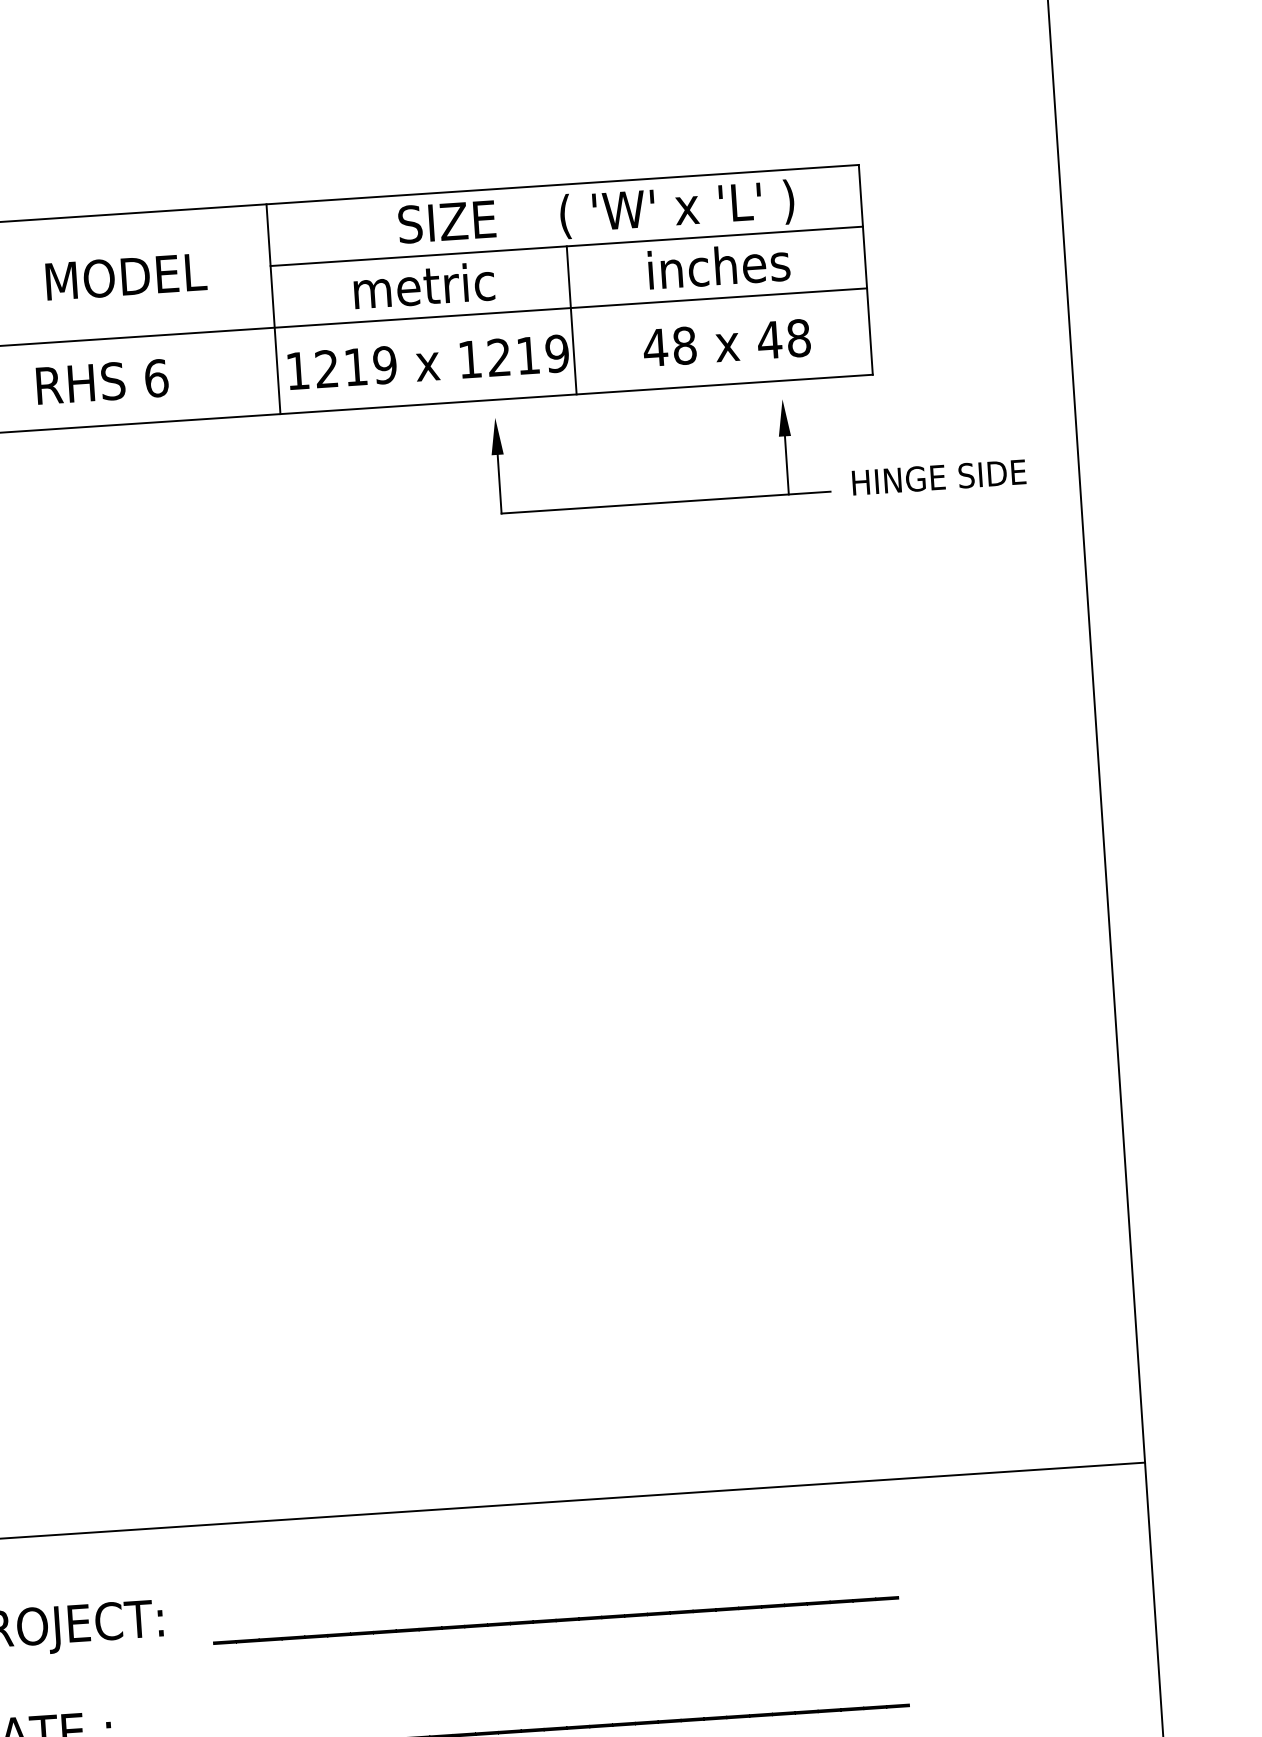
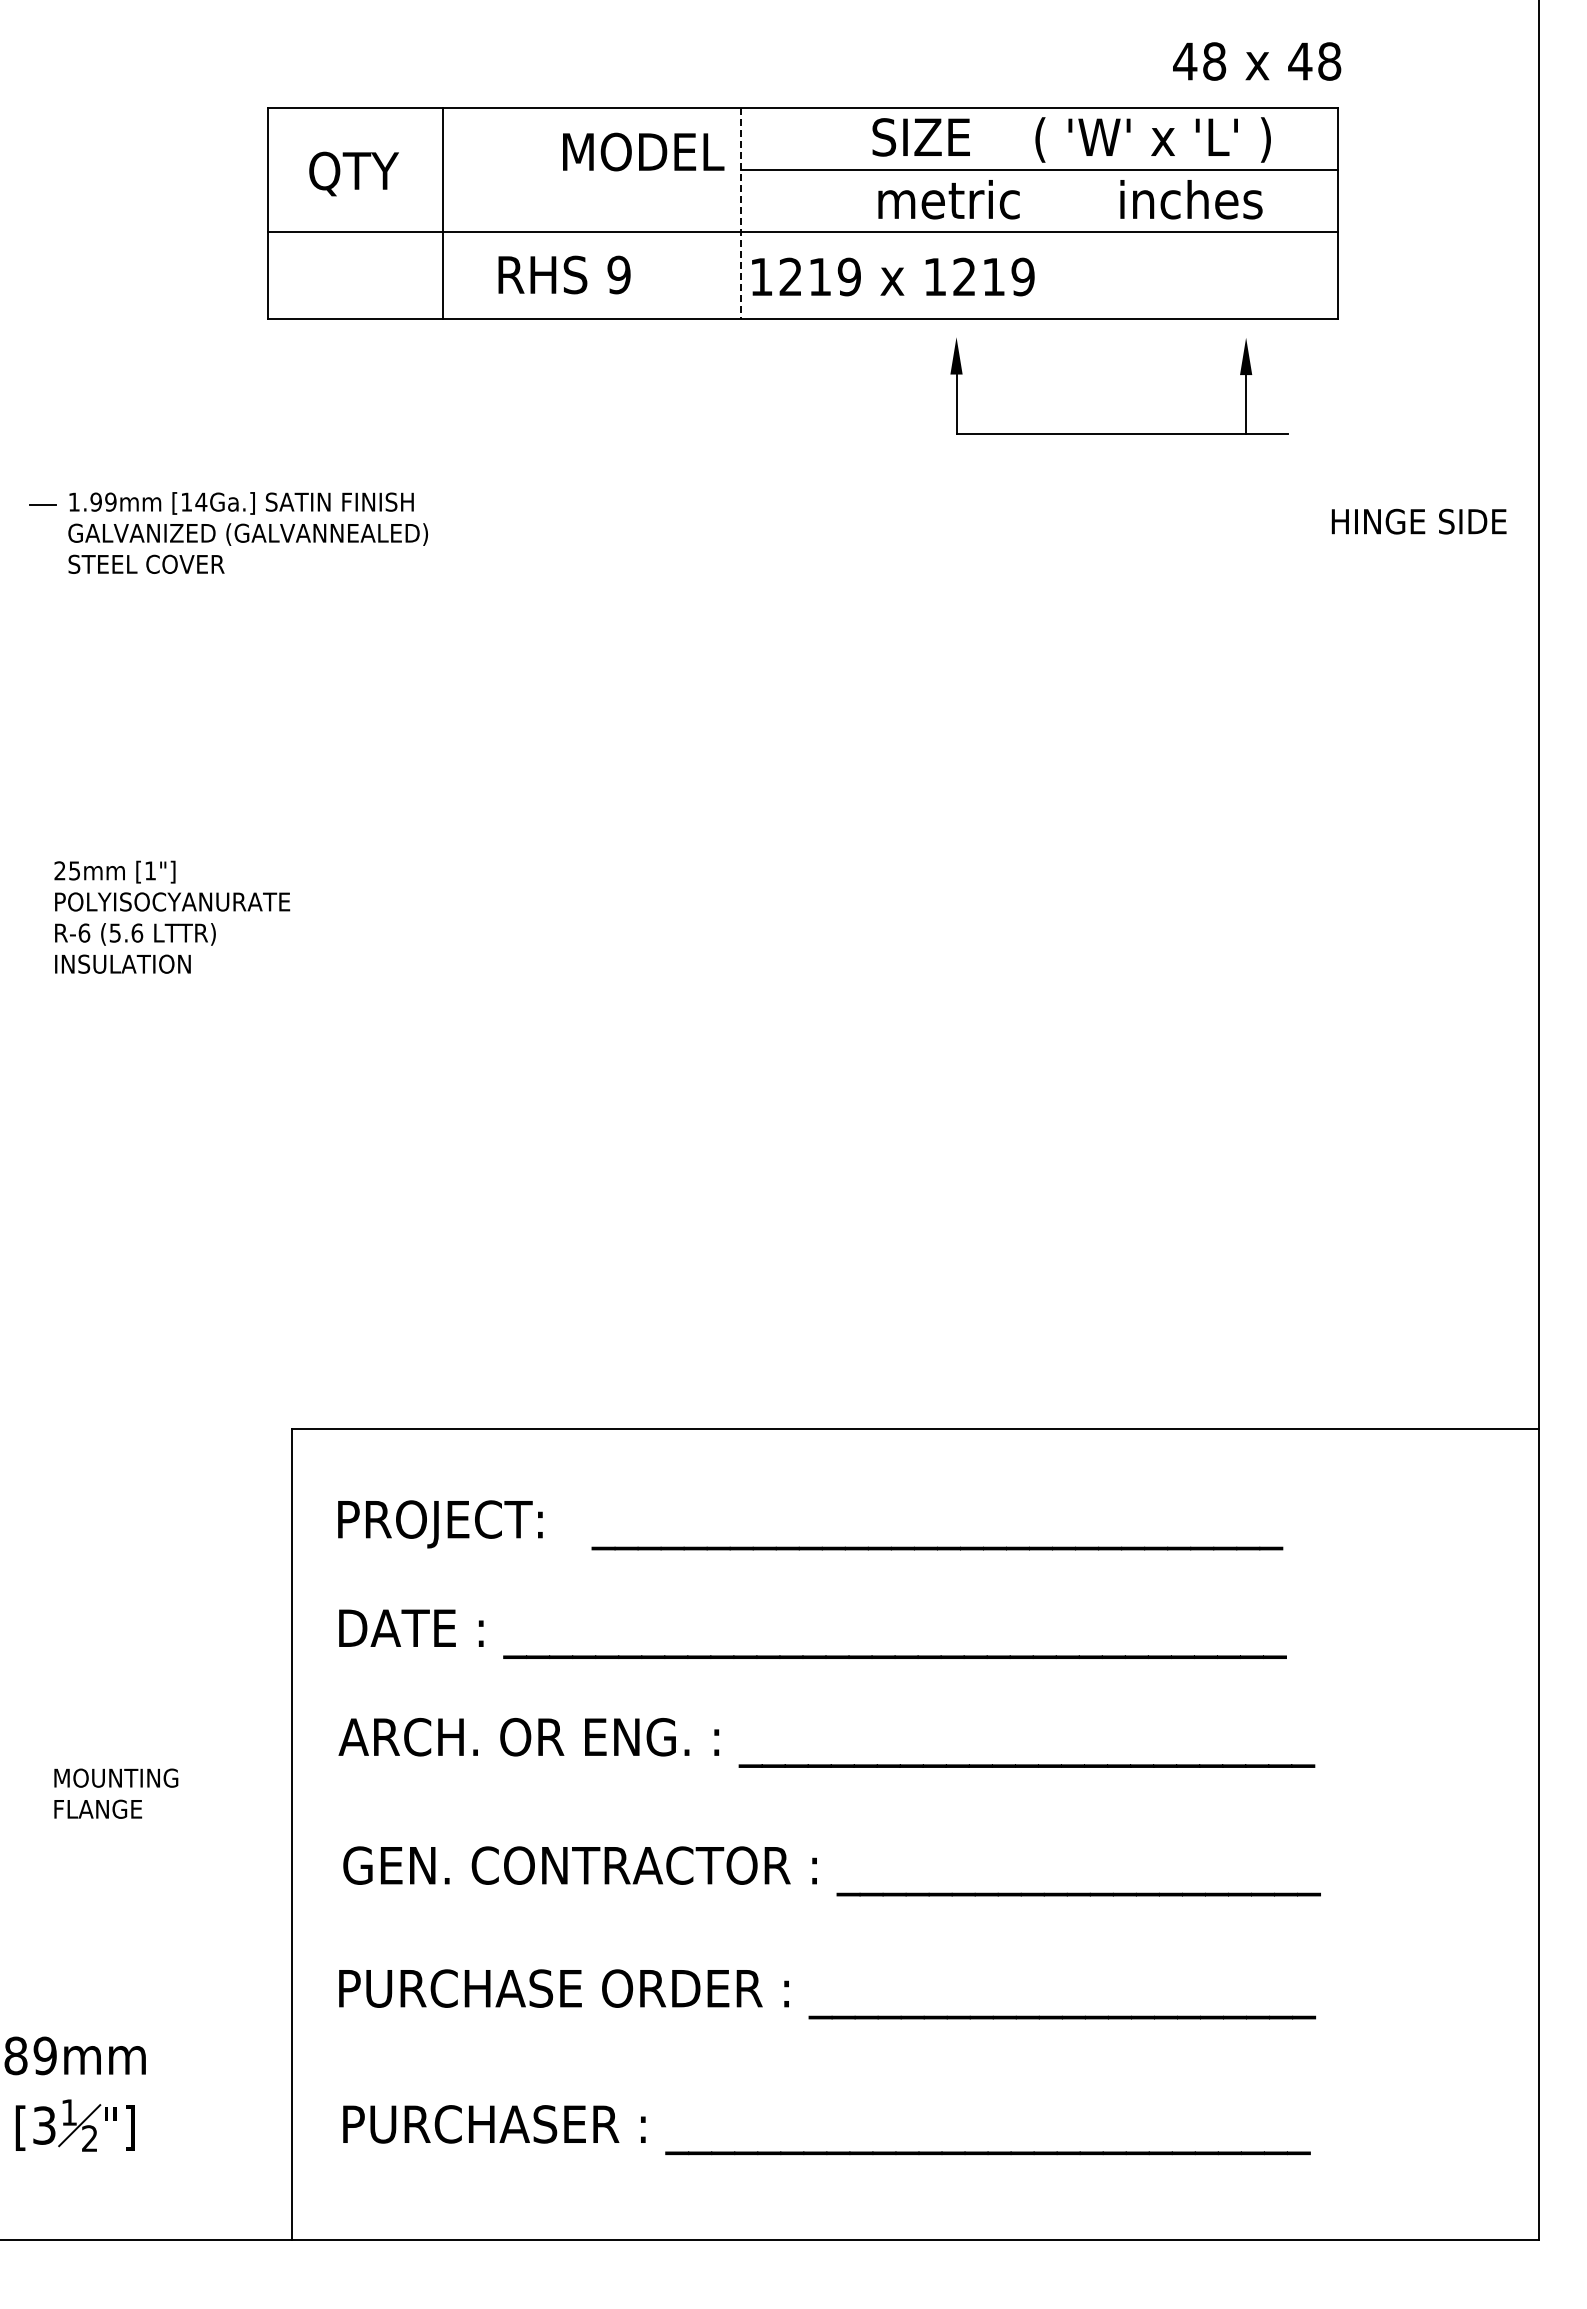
text: (126, 276) -> (643, 151), moved
text: (423, 285) -> (948, 199), moved
line: (273, 309) -> (741, 213), solid -> dashed
line: (571, 320) -> (1039, 244), removed
text: (727, 342) -> (1257, 61), moved
text: (155, 377) -> (618, 274), 6 -> 9
text: (938, 477) -> (1418, 521), moved

